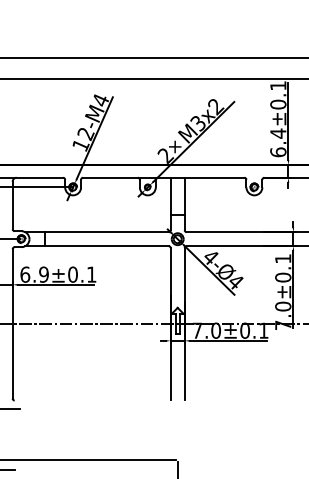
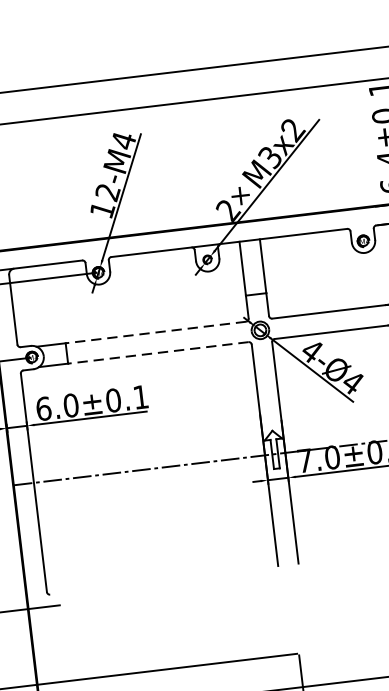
line: (107, 232) -> (156, 332), solid -> dashed
line: (107, 246) -> (159, 353), solid -> dashed
text: (43, 274) -> (70, 405), 6.9±0.1 -> 6.0±0.1

